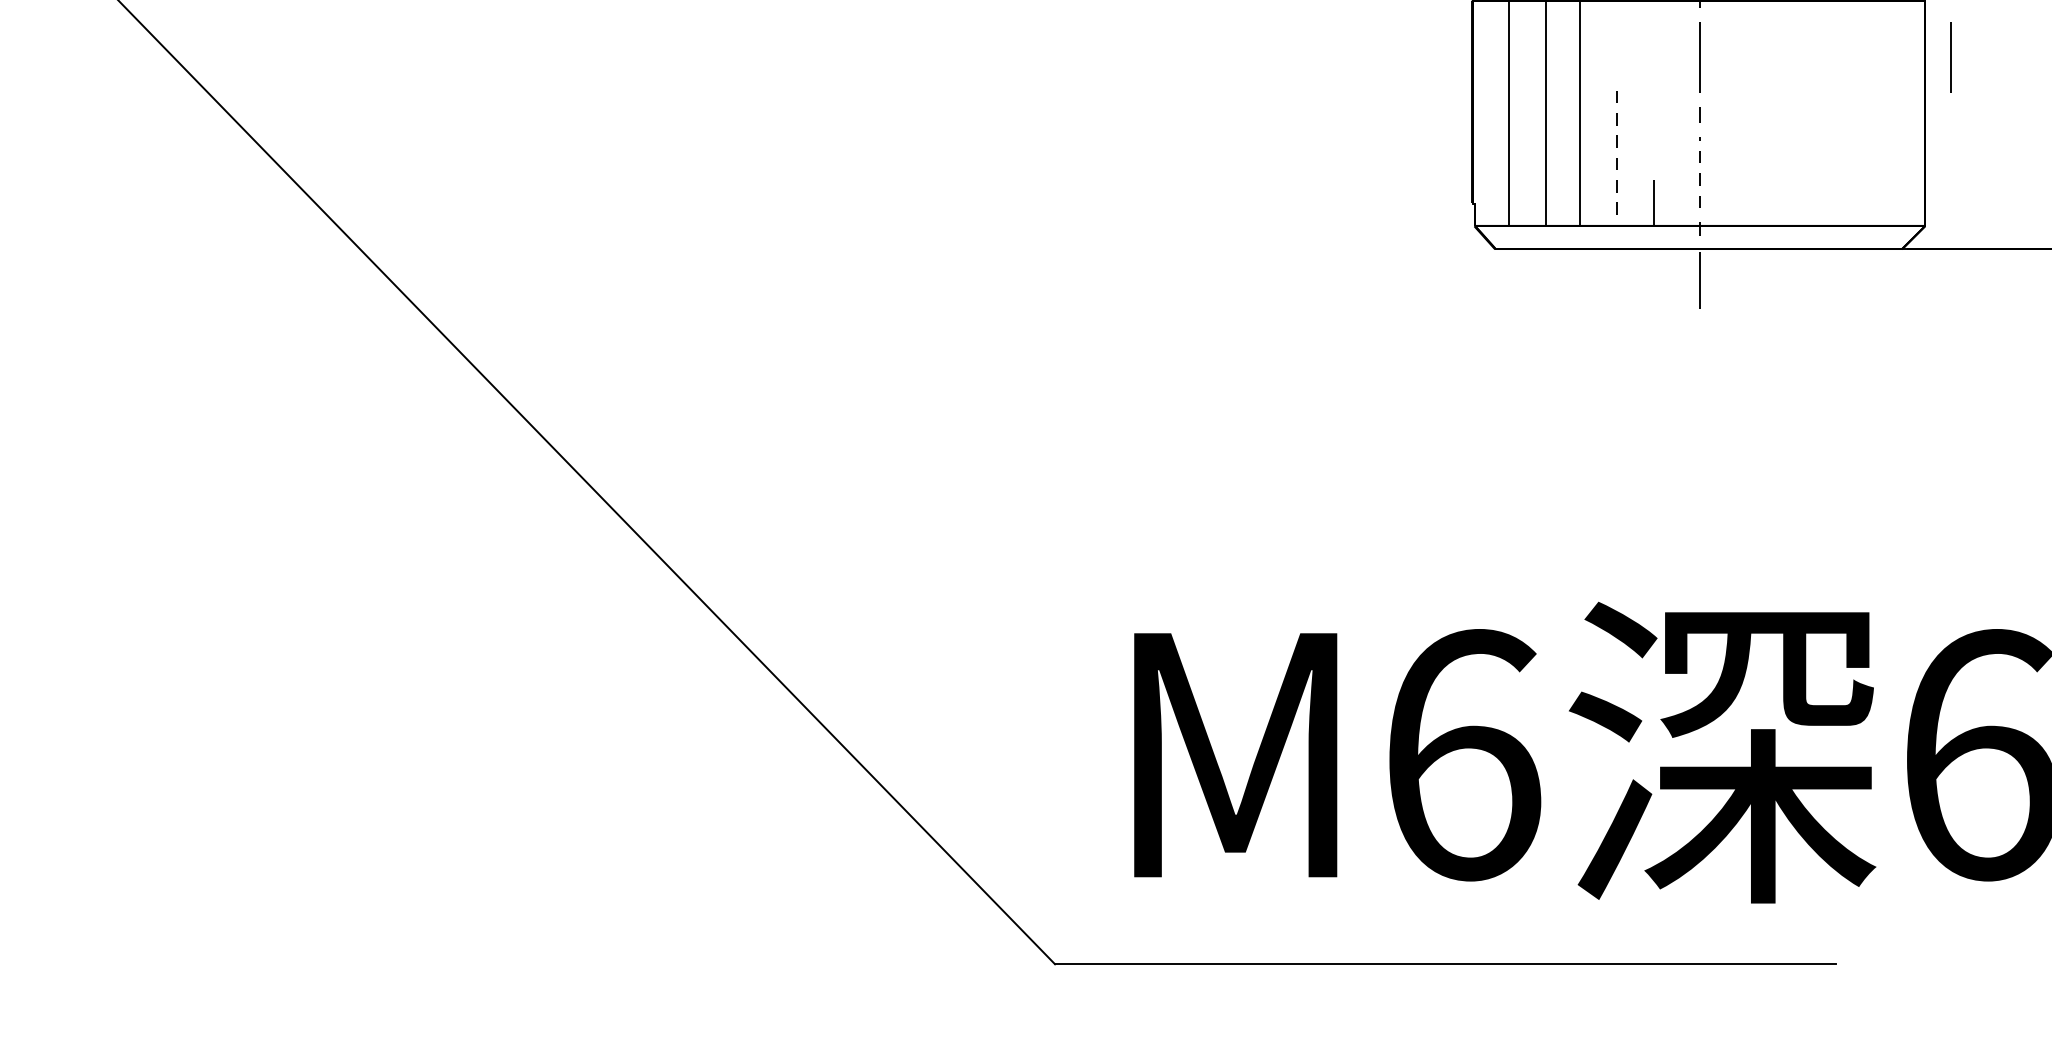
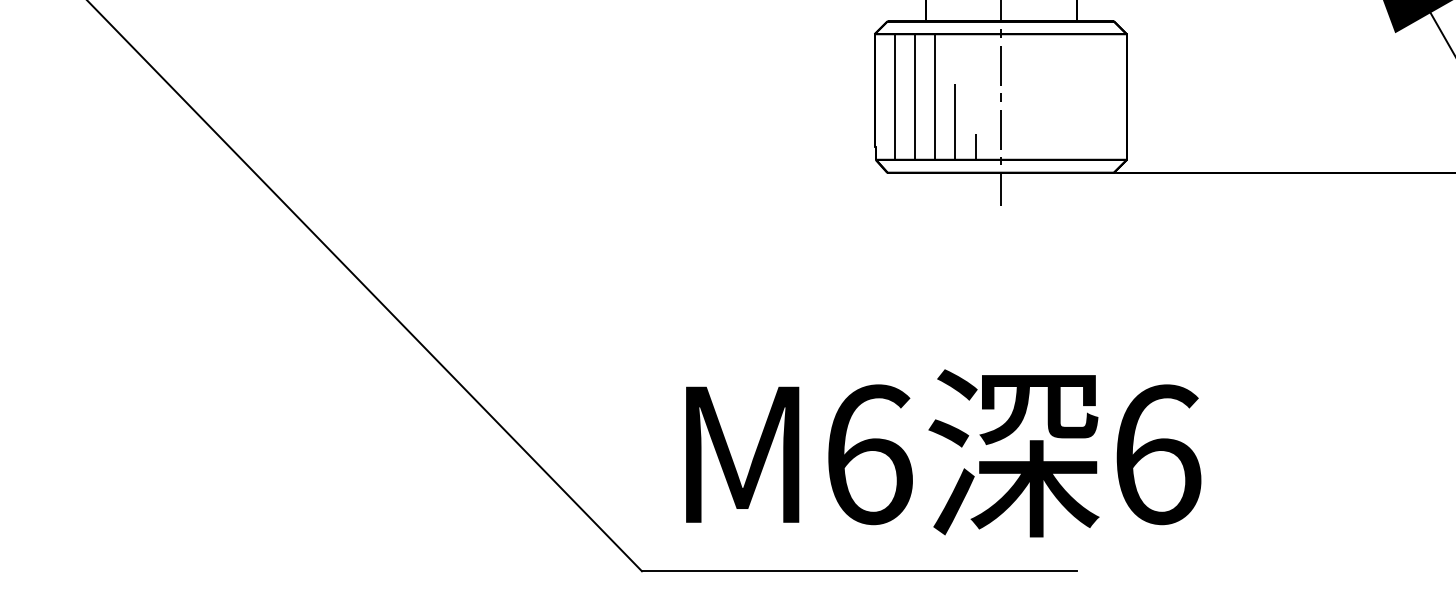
line: (1949, 56) -> (1140, 65), removed
line: (1617, 159) -> (955, 122), dashed -> solid
line: (1700, 171) -> (1001, 129), dashed -> solid

